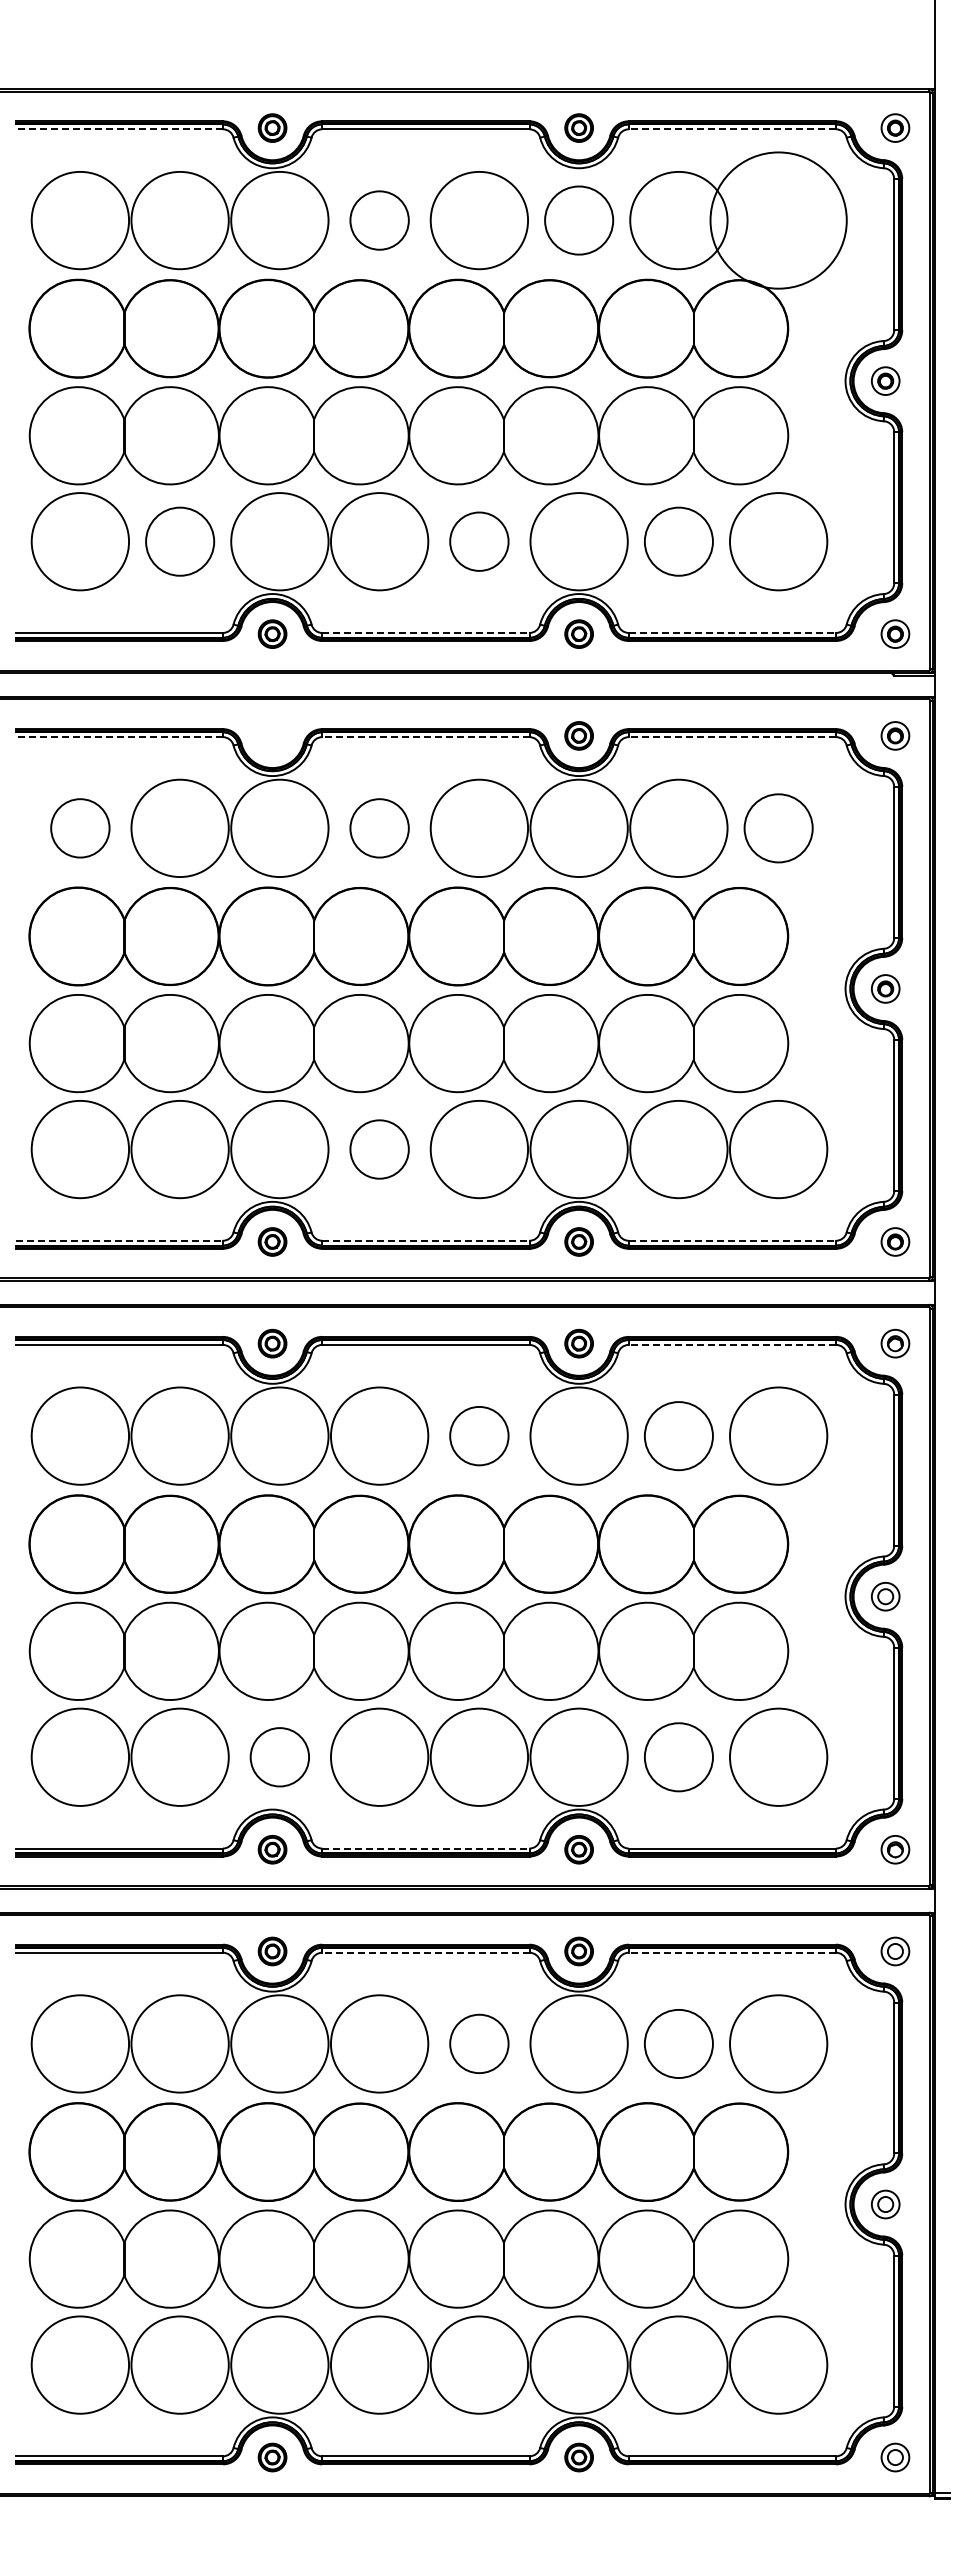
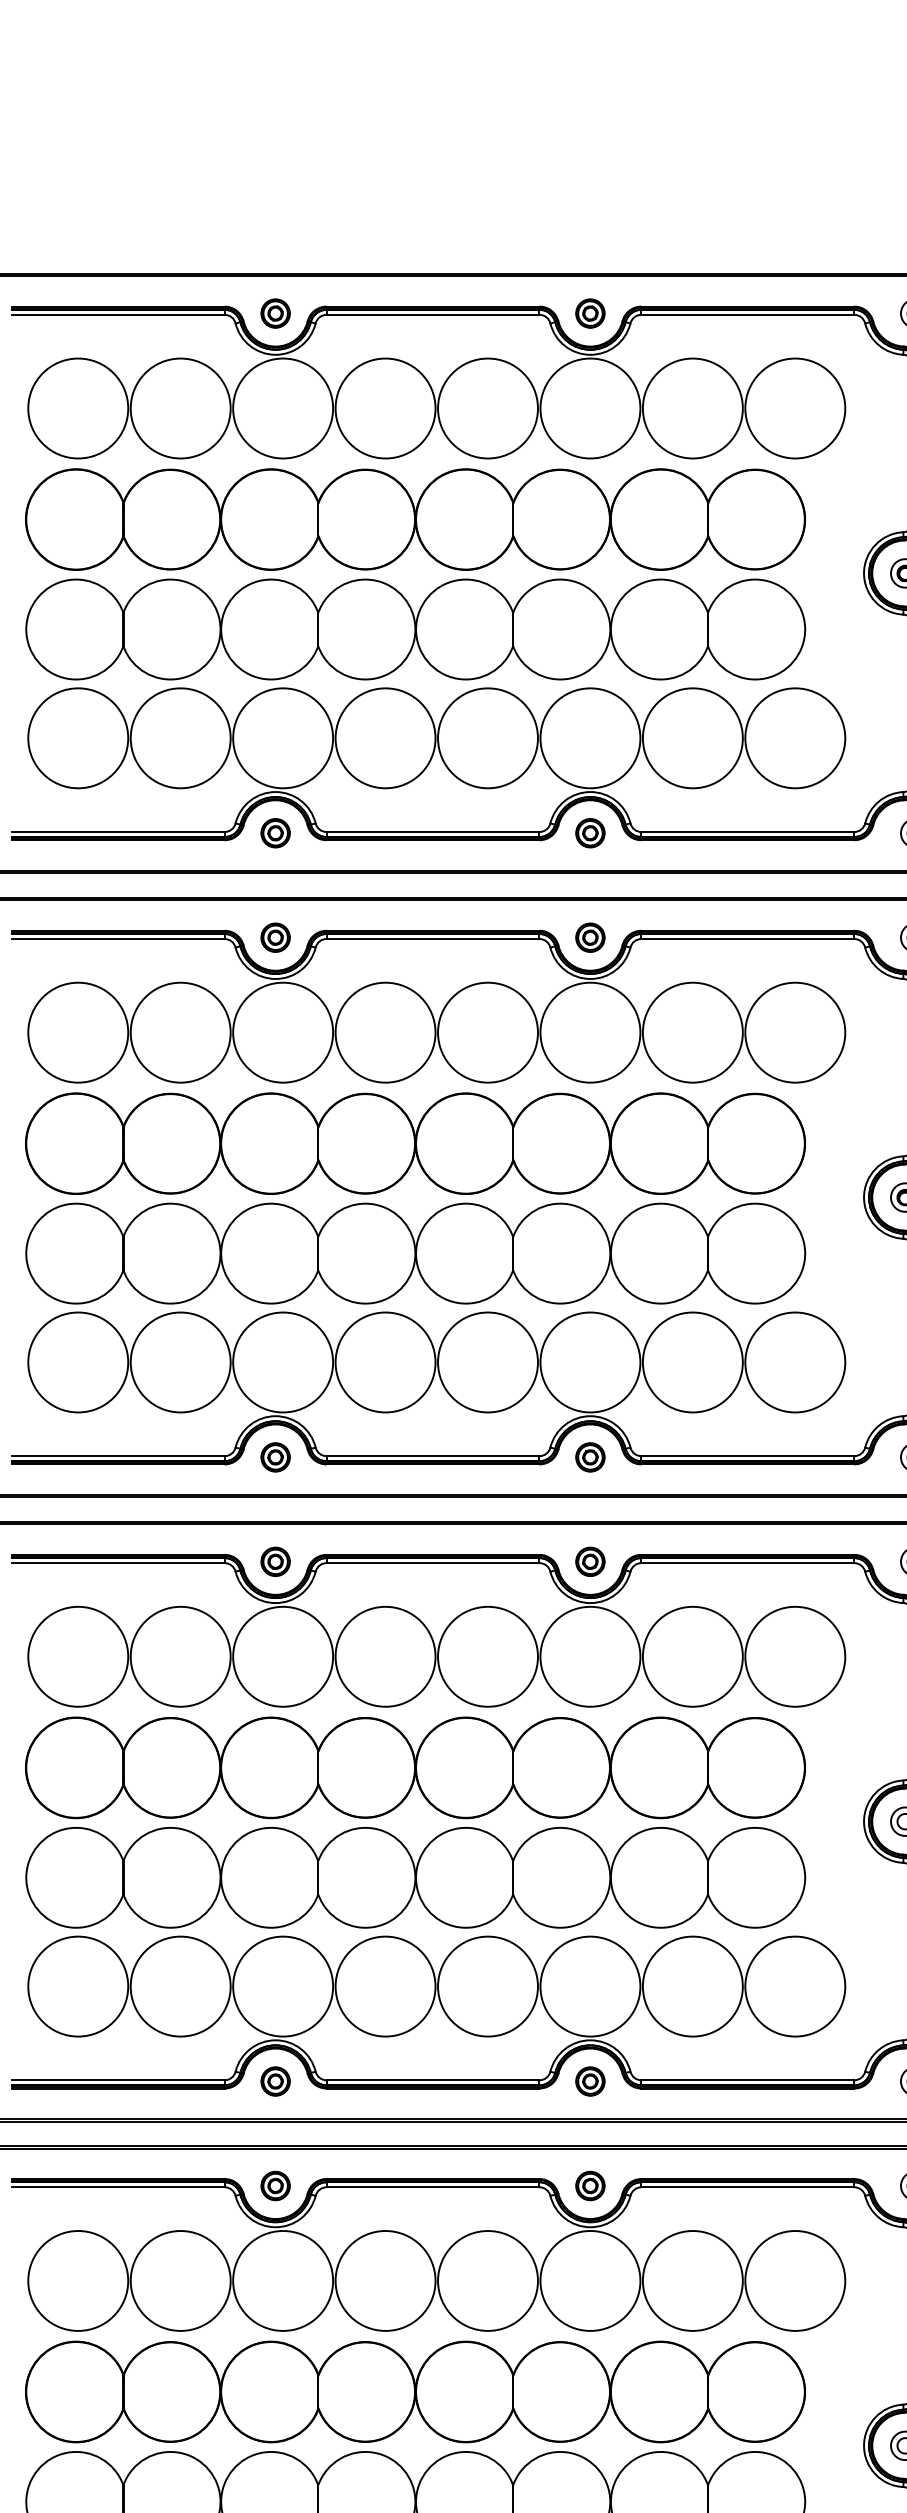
line: (119, 129) -> (118, 315), dashed -> solid
line: (732, 129) -> (747, 315), dashed -> solid
circle: (379, 220) -> (385, 408), size x1.67
circle: (578, 220) -> (589, 408), size x1.43
circle: (778, 220) -> (795, 408), size x0.71
circle: (179, 541) -> (180, 738), size x1.43
circle: (479, 541) -> (488, 738), size x1.67
circle: (678, 541) -> (692, 738), size x1.43
line: (425, 632) -> (432, 831), dashed -> solid
line: (732, 632) -> (747, 831), dashed -> solid
part: (272, 735) -> (275, 937), added
line: (119, 737) -> (118, 939), dashed -> solid
line: (425, 737) -> (432, 939), dashed -> solid
line: (732, 737) -> (747, 939), dashed -> solid
circle: (80, 828) -> (78, 1032), size x1.67
circle: (379, 828) -> (385, 1032), size x1.67
circle: (778, 828) -> (795, 1032), size x1.43
circle: (379, 1149) -> (385, 1362), size x1.67
line: (119, 1240) -> (118, 1455), dashed -> solid
line: (425, 1240) -> (432, 1455), dashed -> solid
line: (732, 1240) -> (747, 1455), dashed -> solid
line: (732, 1344) -> (747, 1562), dashed -> solid
circle: (479, 1435) -> (488, 1656), size x1.67
circle: (678, 1435) -> (692, 1656), size x1.43
circle: (279, 1756) -> (282, 1985), size x1.67
circle: (678, 1756) -> (692, 1985), size x1.43
line: (425, 1848) -> (432, 2080), dashed -> solid
line: (425, 1952) -> (432, 2187), dashed -> solid
line: (732, 1952) -> (747, 2187), dashed -> solid
circle: (479, 2043) -> (488, 2280), size x1.67
circle: (678, 2043) -> (692, 2280), size x1.43

